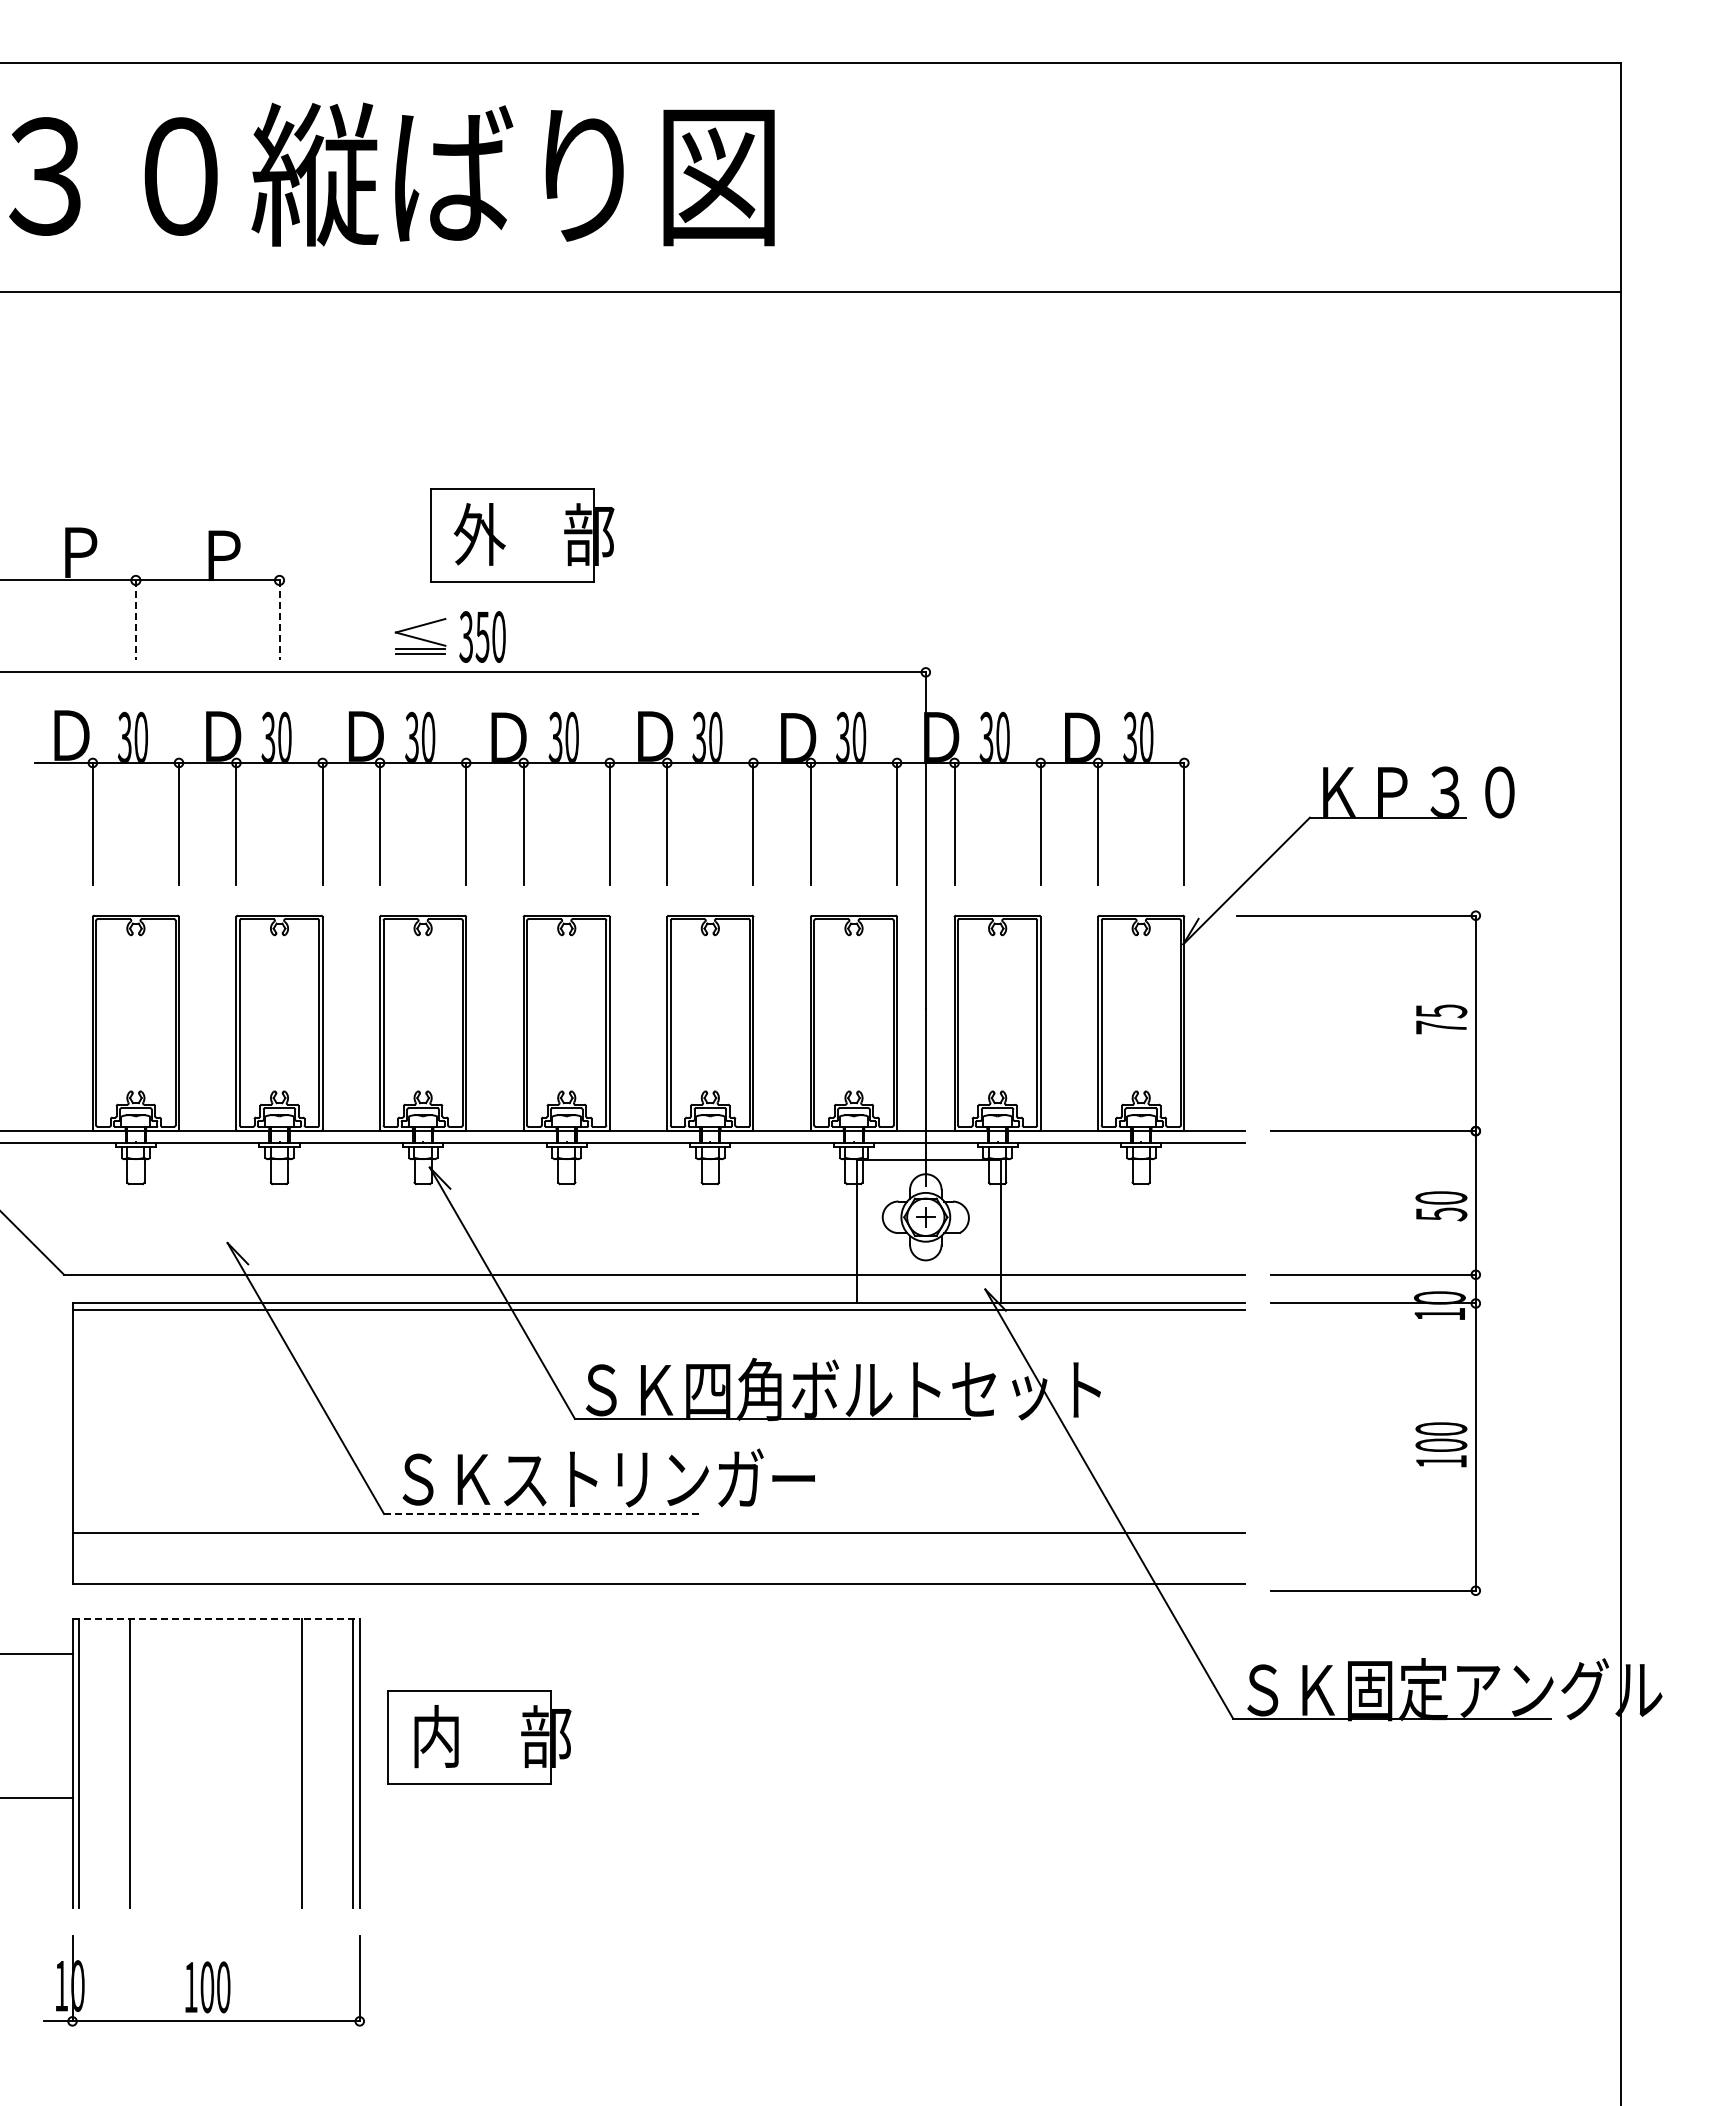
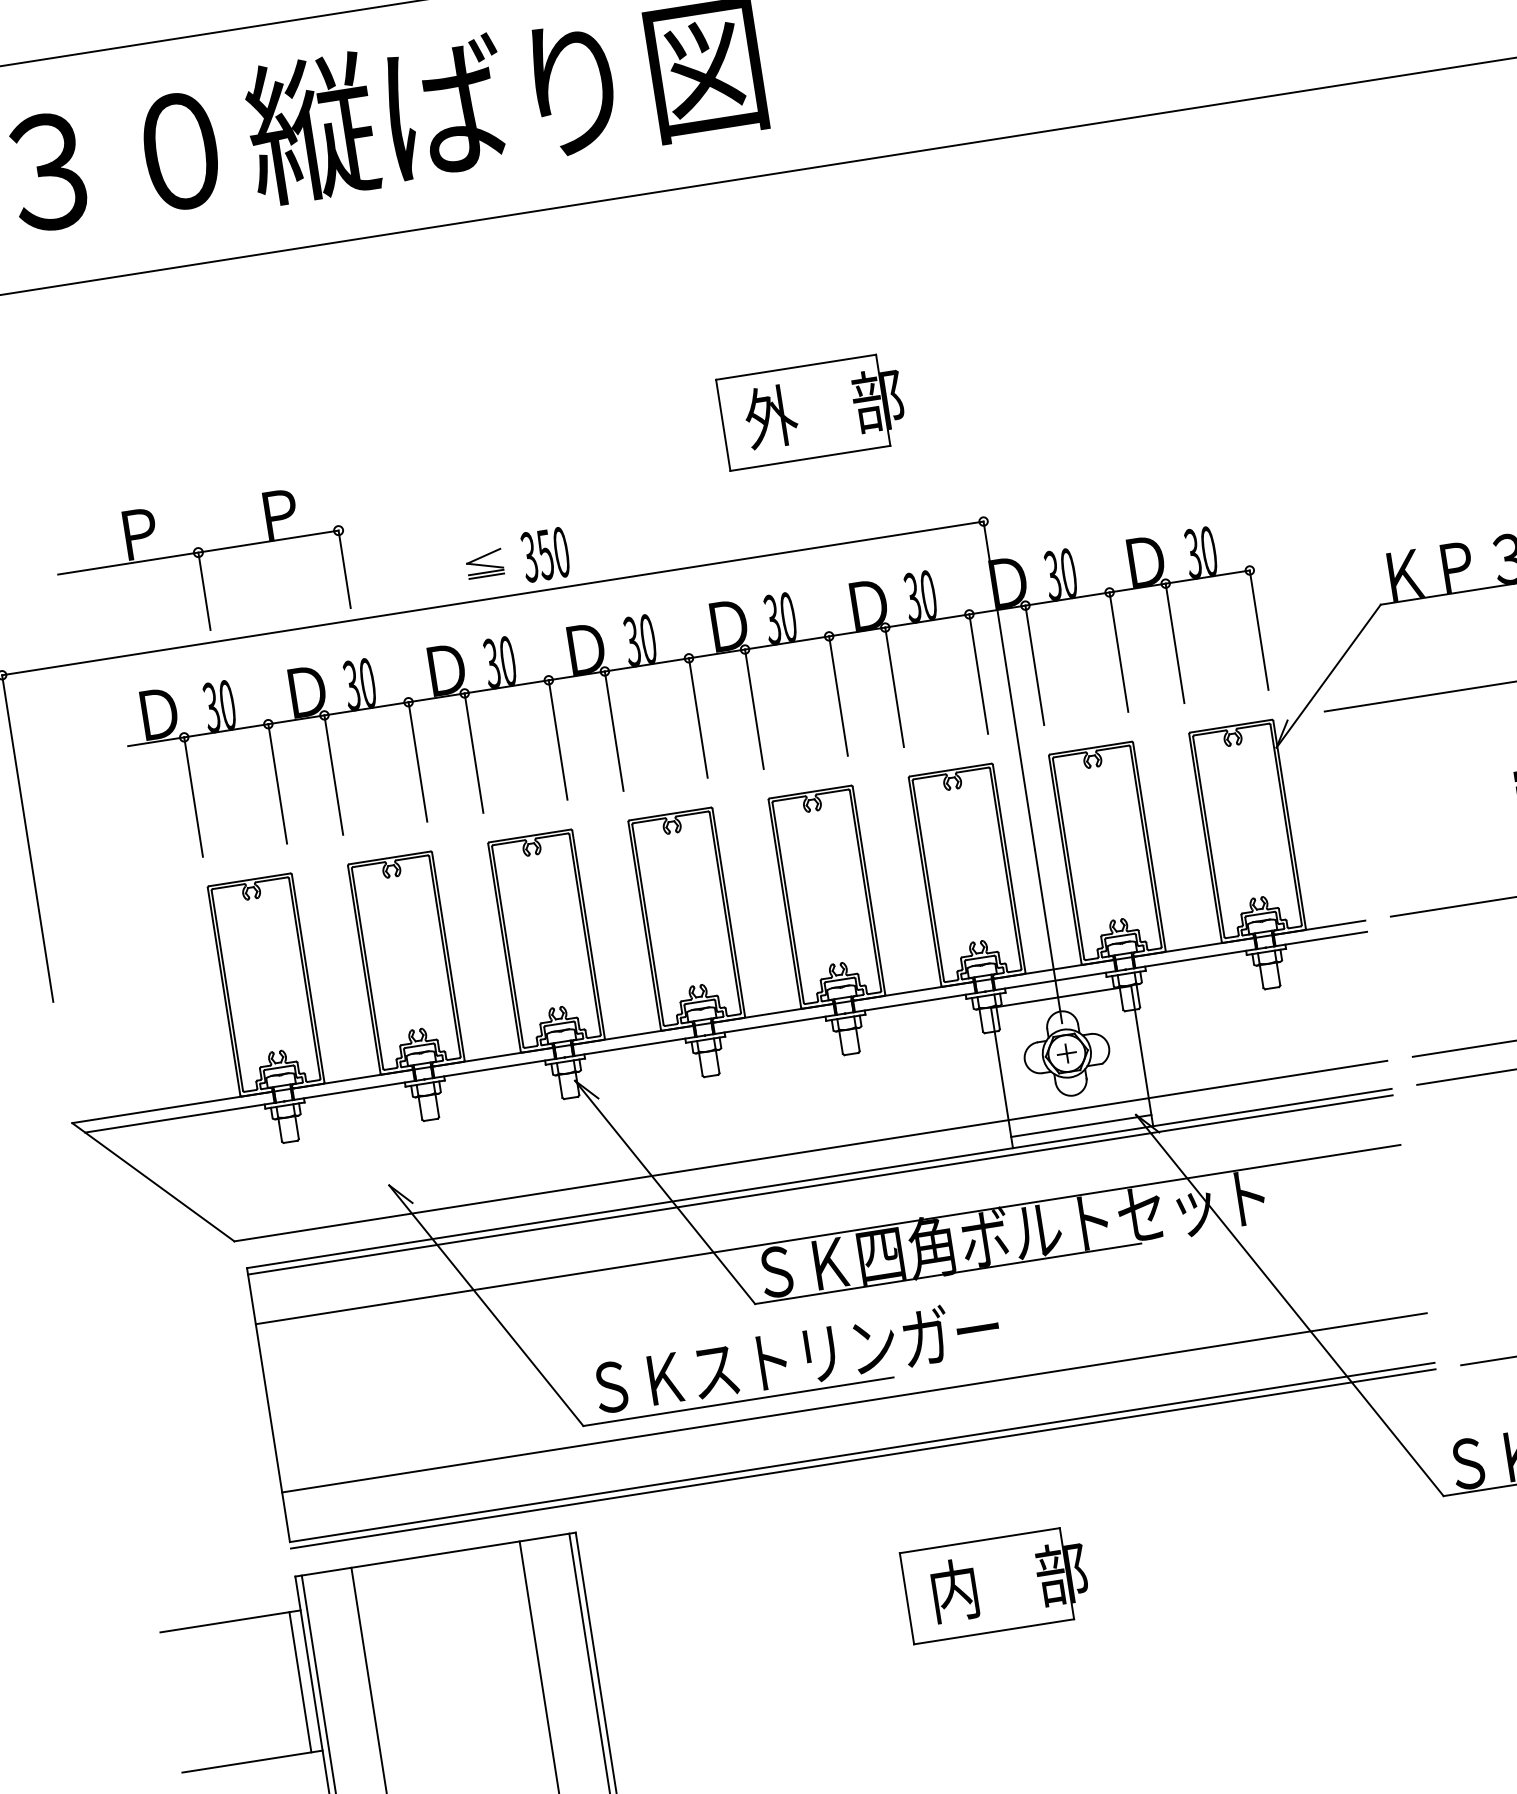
part: (522, 535) -> (812, 411), moved
line: (135, 620) -> (204, 591), dashed -> solid
line: (279, 620) -> (344, 569), dashed -> solid
part: (420, 636) -> (484, 563), size x0.71
line: (928, 1291) -> (1080, 1125), added
line: (658, 1360) -> (827, 1234), added
line: (542, 1514) -> (738, 1402), dashed -> solid
line: (658, 1590) -> (862, 1458), added
line: (216, 1619) -> (435, 1554), dashed -> solid
line: (61, 1725) -> (300, 1681), added
part: (479, 1737) -> (996, 1584), moved

